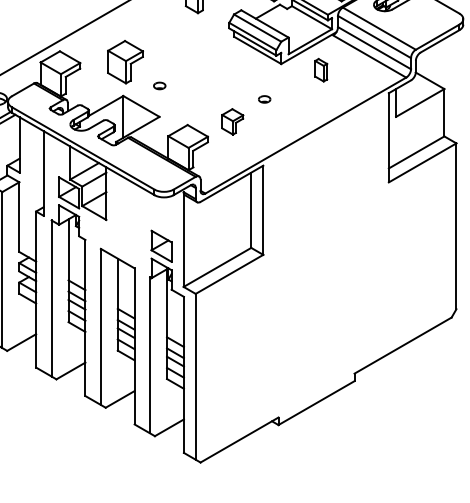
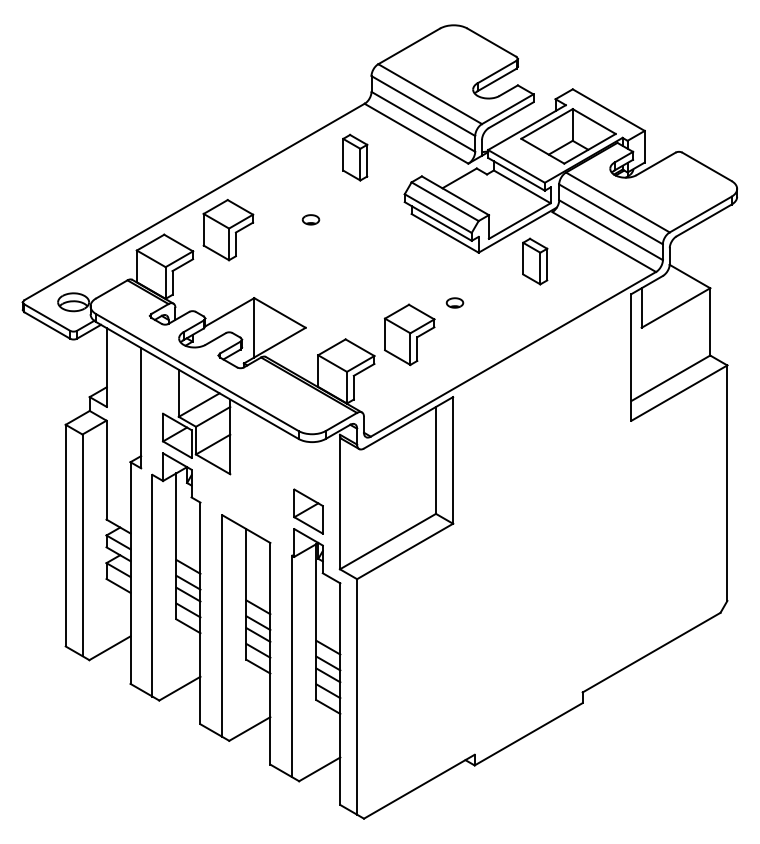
part: (125, 62) -> (228, 230), moved
part: (321, 70) -> (535, 261), size x1.43
part: (159, 85) -> (310, 219), moved
part: (232, 121) -> (409, 334), size x1.67

